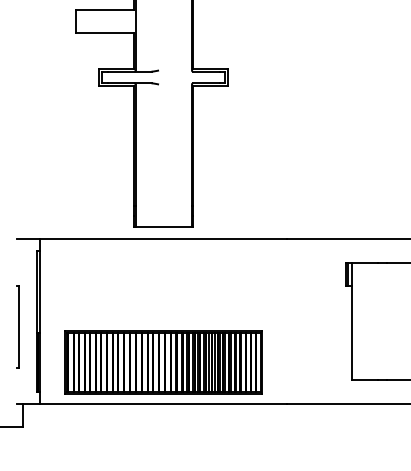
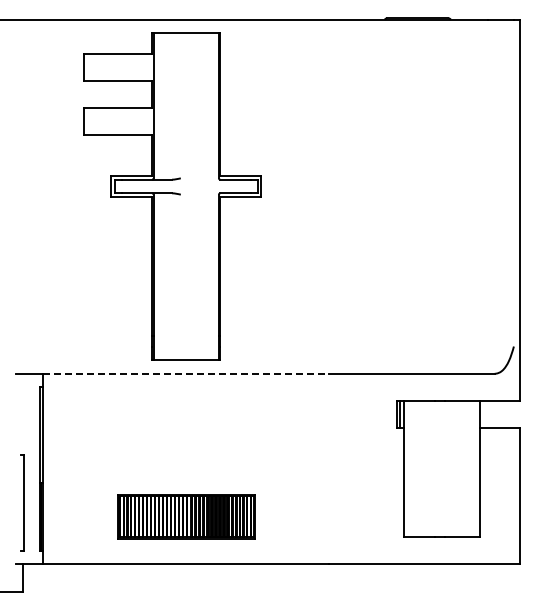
line: (163, 238) -> (186, 373), solid -> dashed
part: (18, 326) -> (22, 502), moved
part: (163, 362) -> (186, 516), size x0.6

